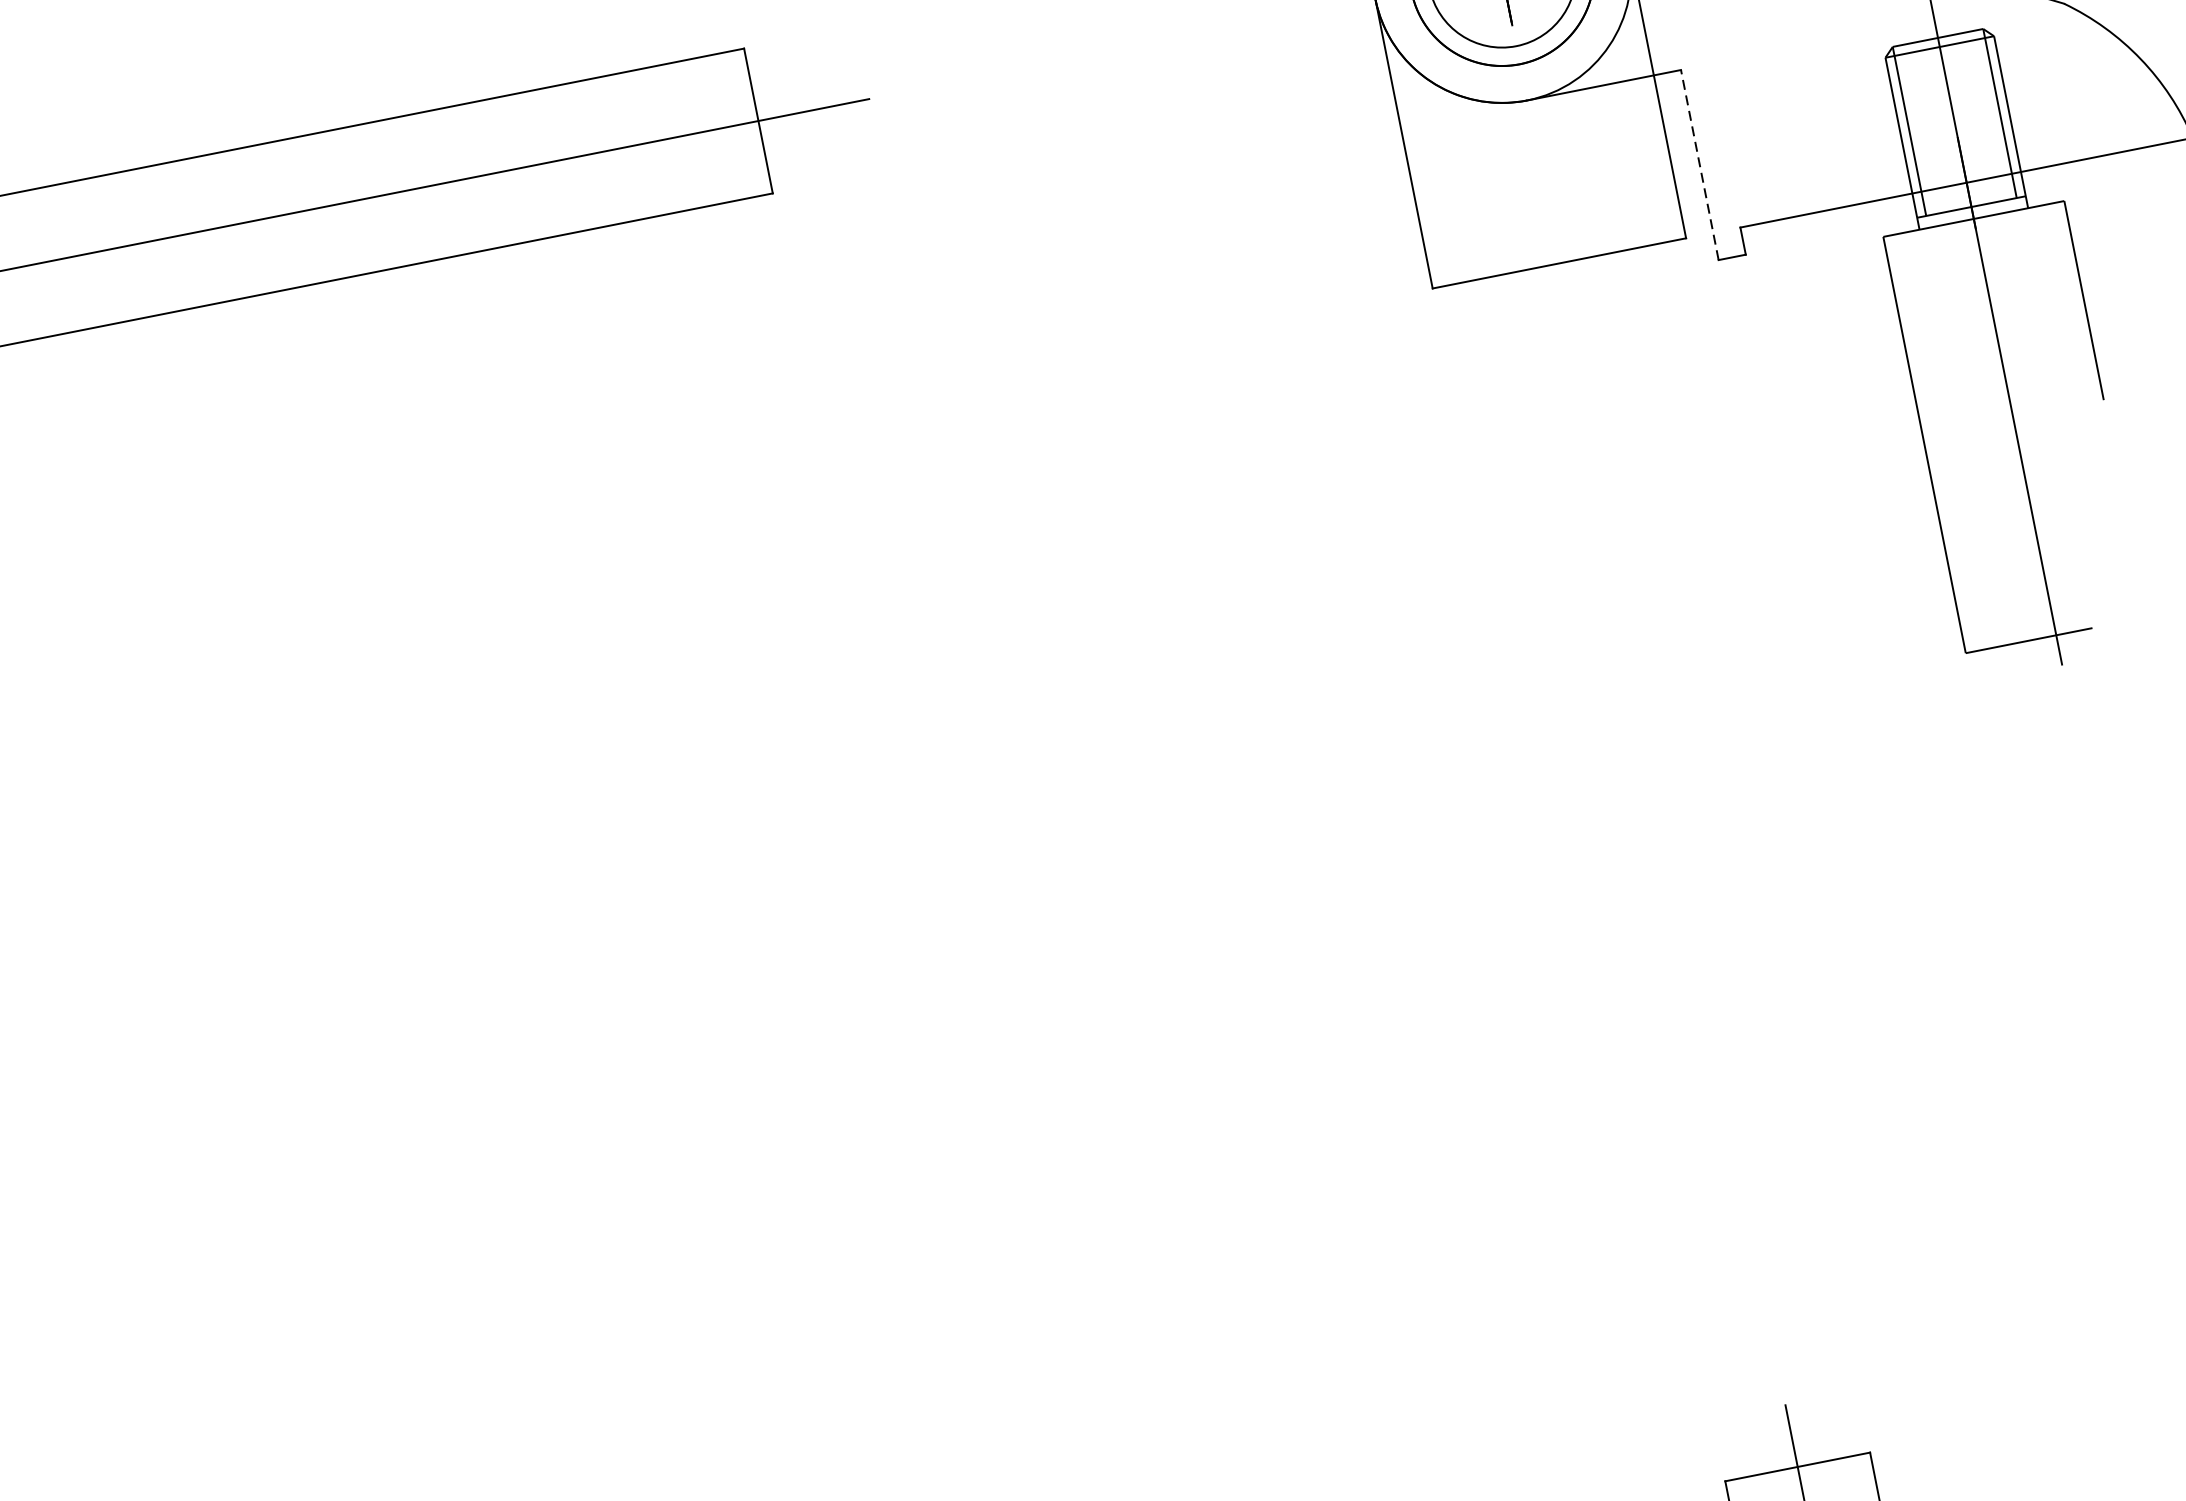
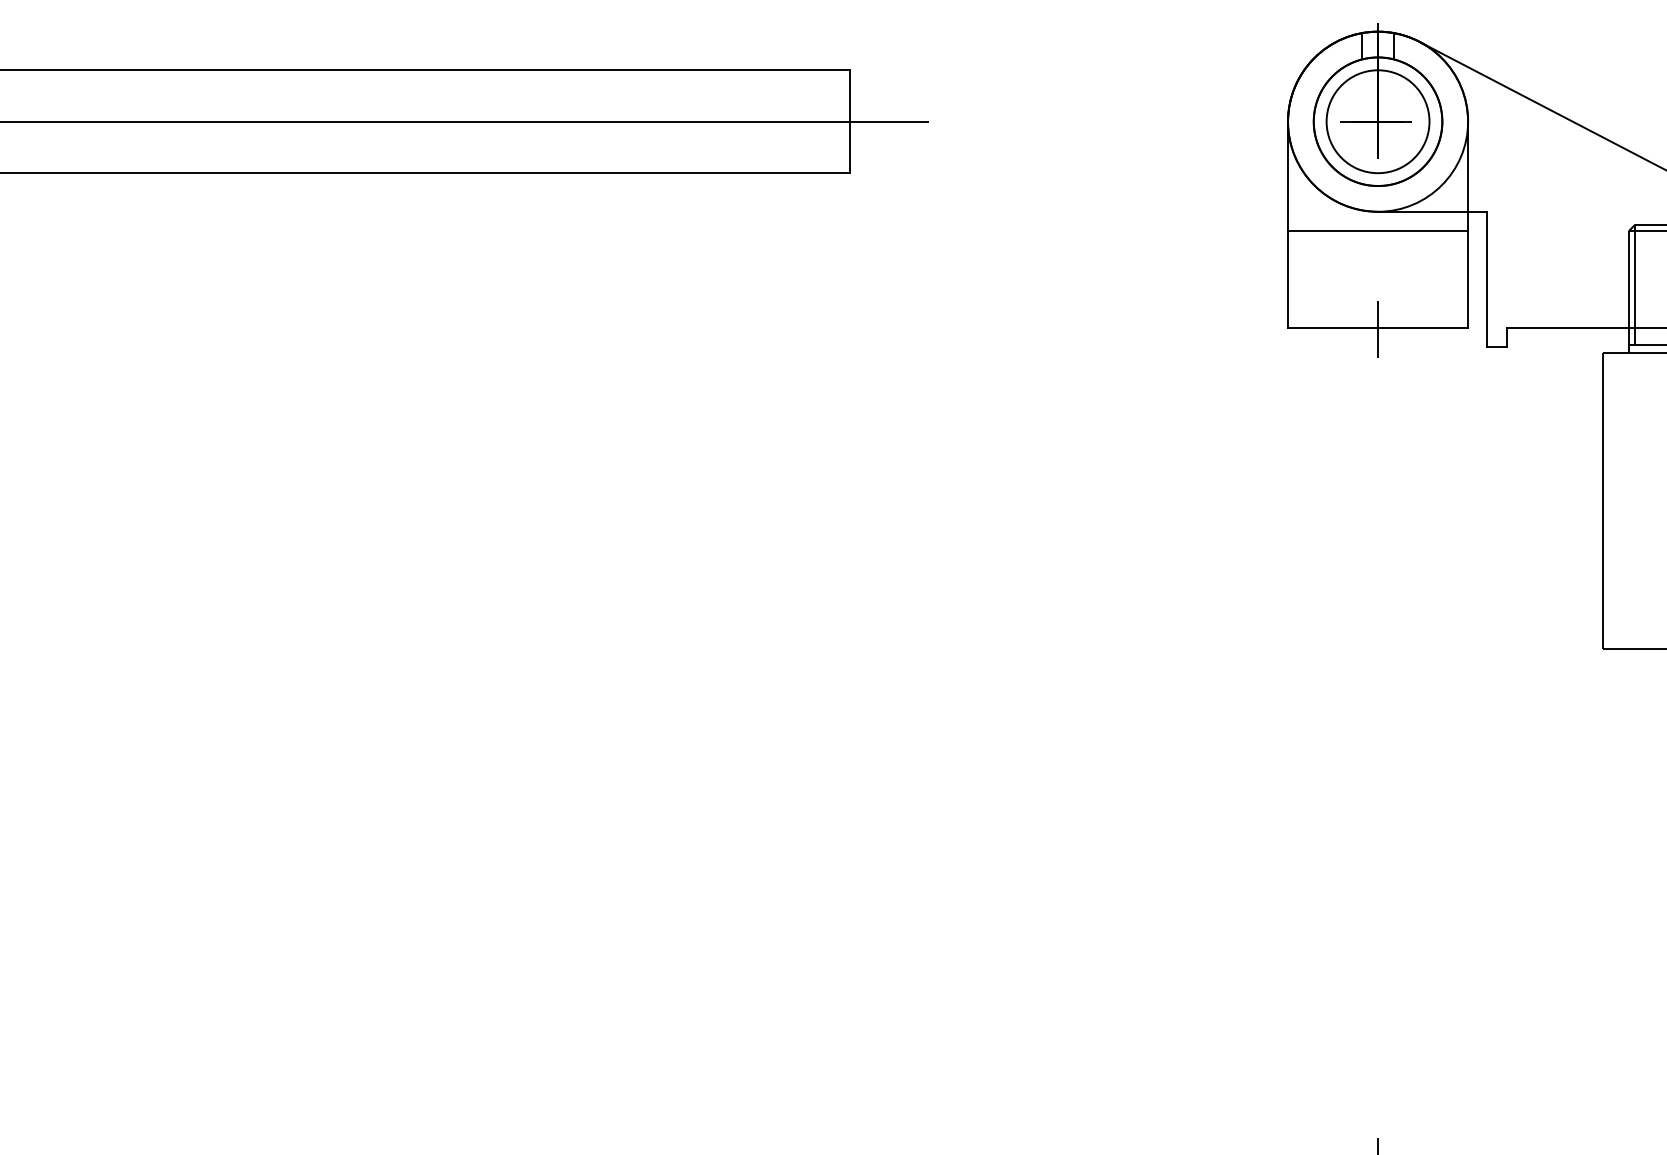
line: (1533, 128) -> (1378, 231), added
line: (1700, 165) -> (1487, 279), dashed -> solid
line: (1560, 264) -> (1378, 328), added

